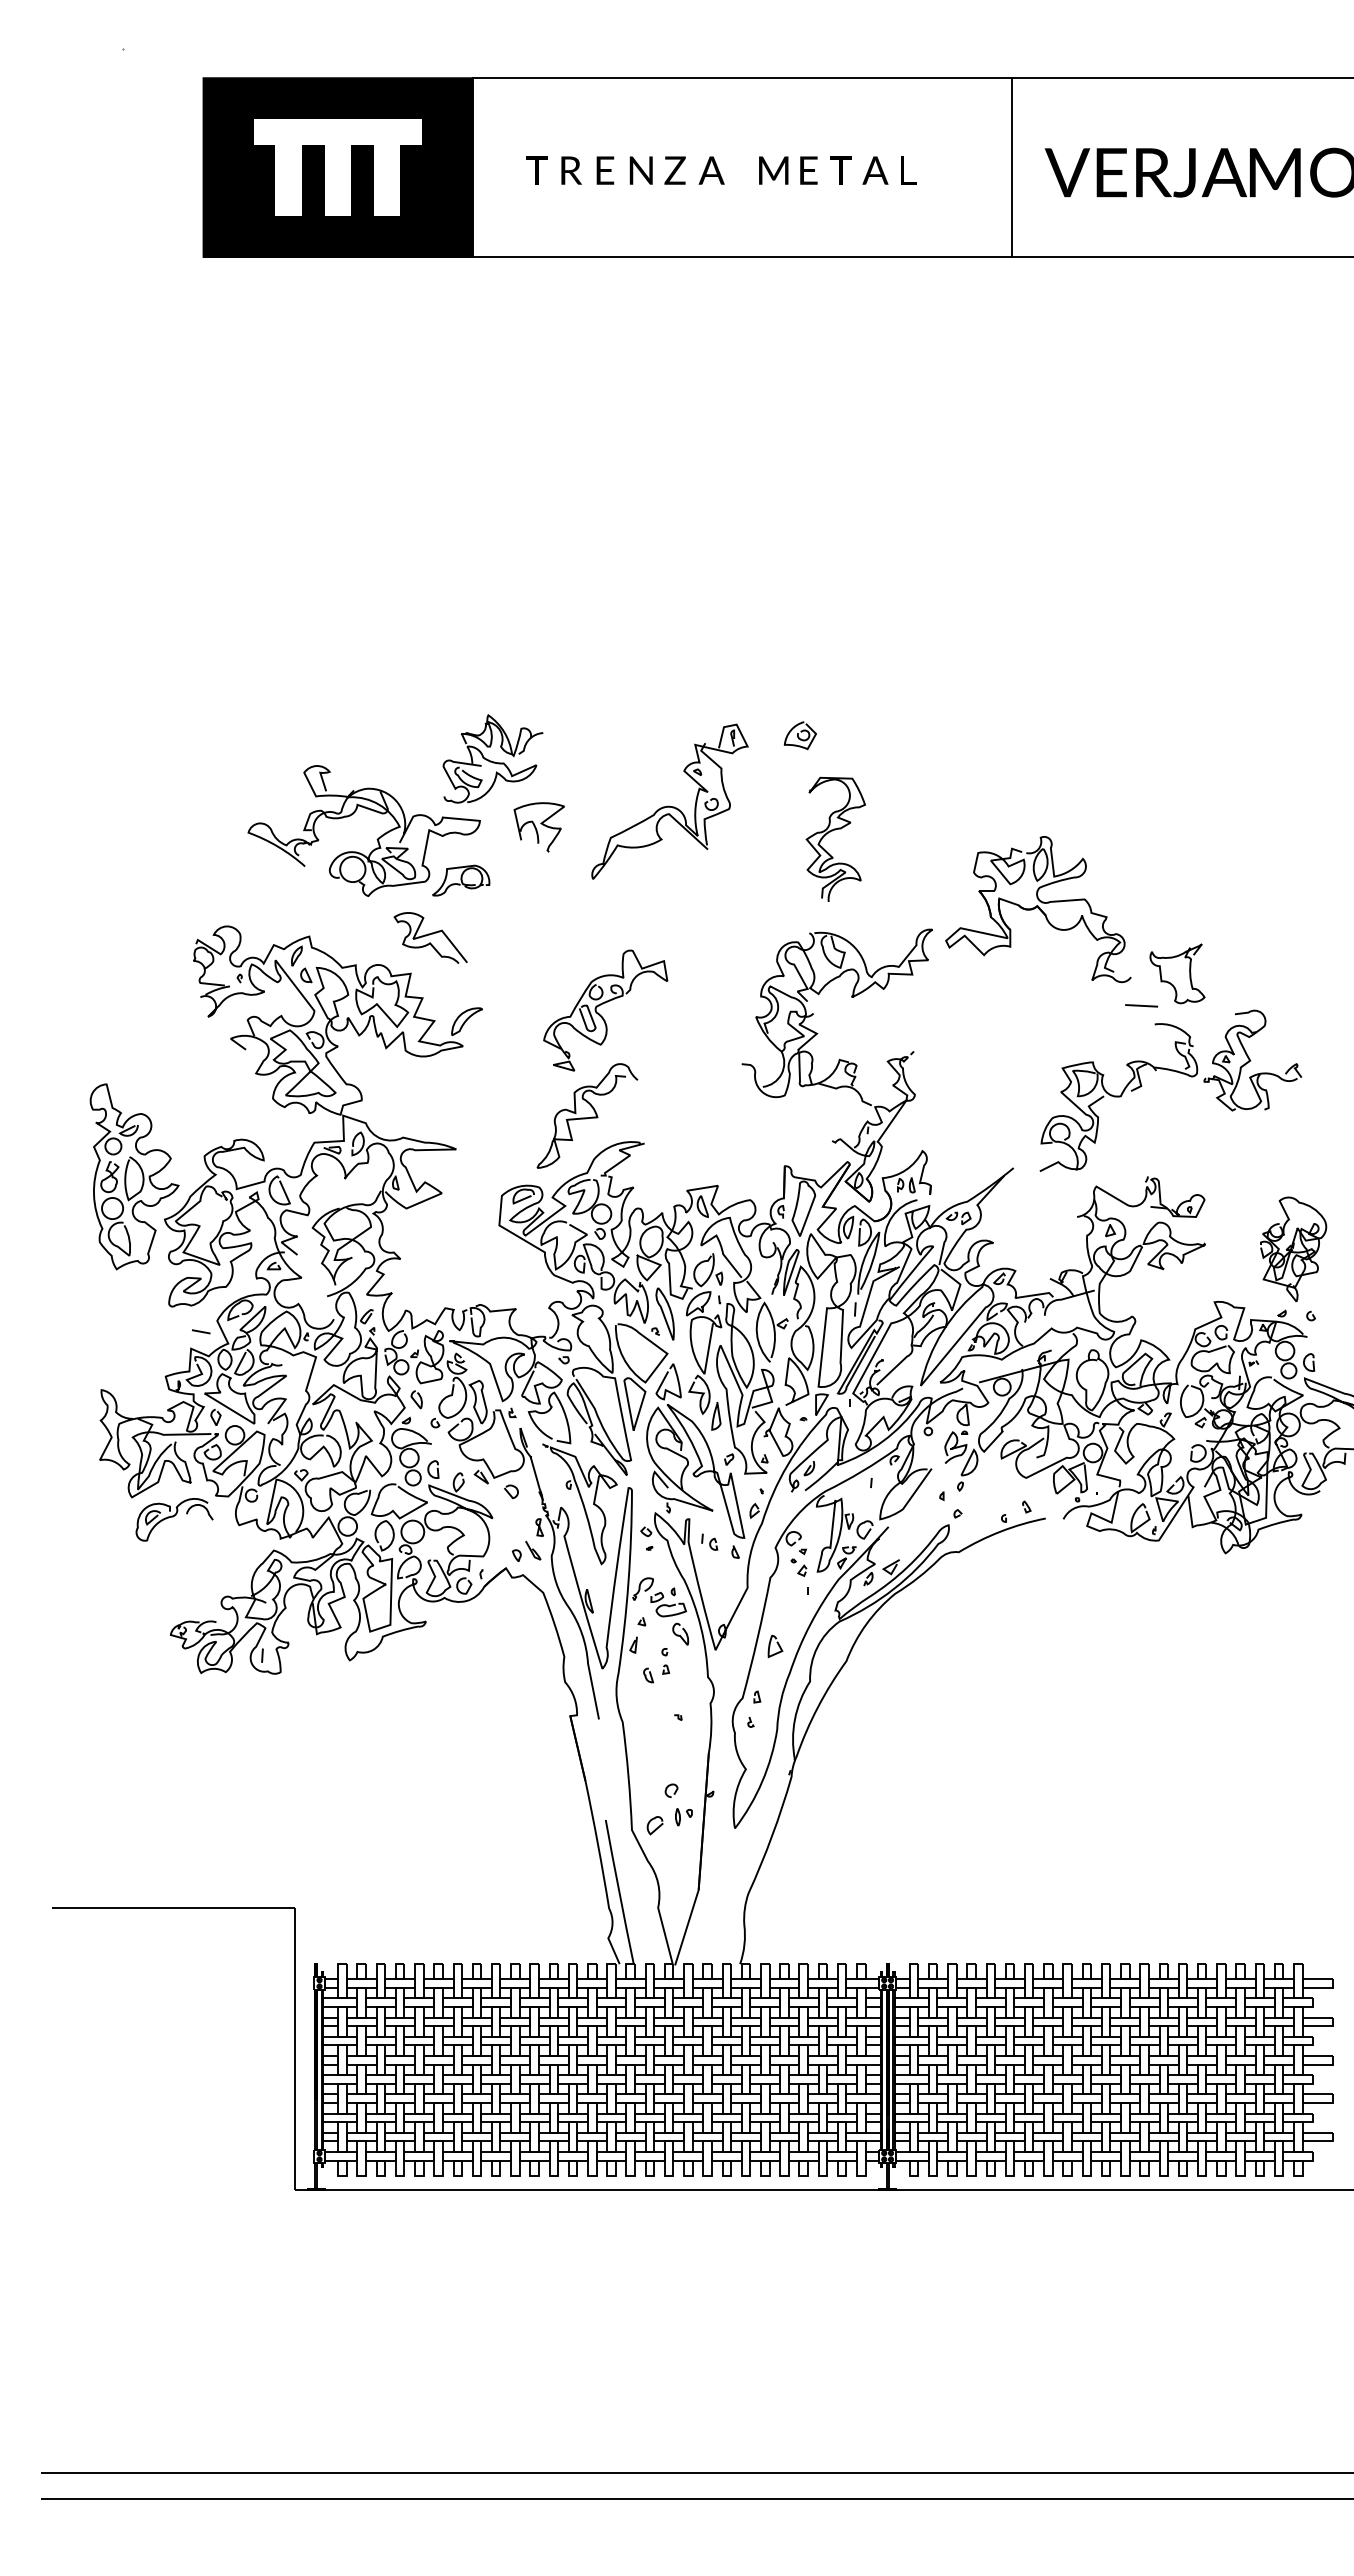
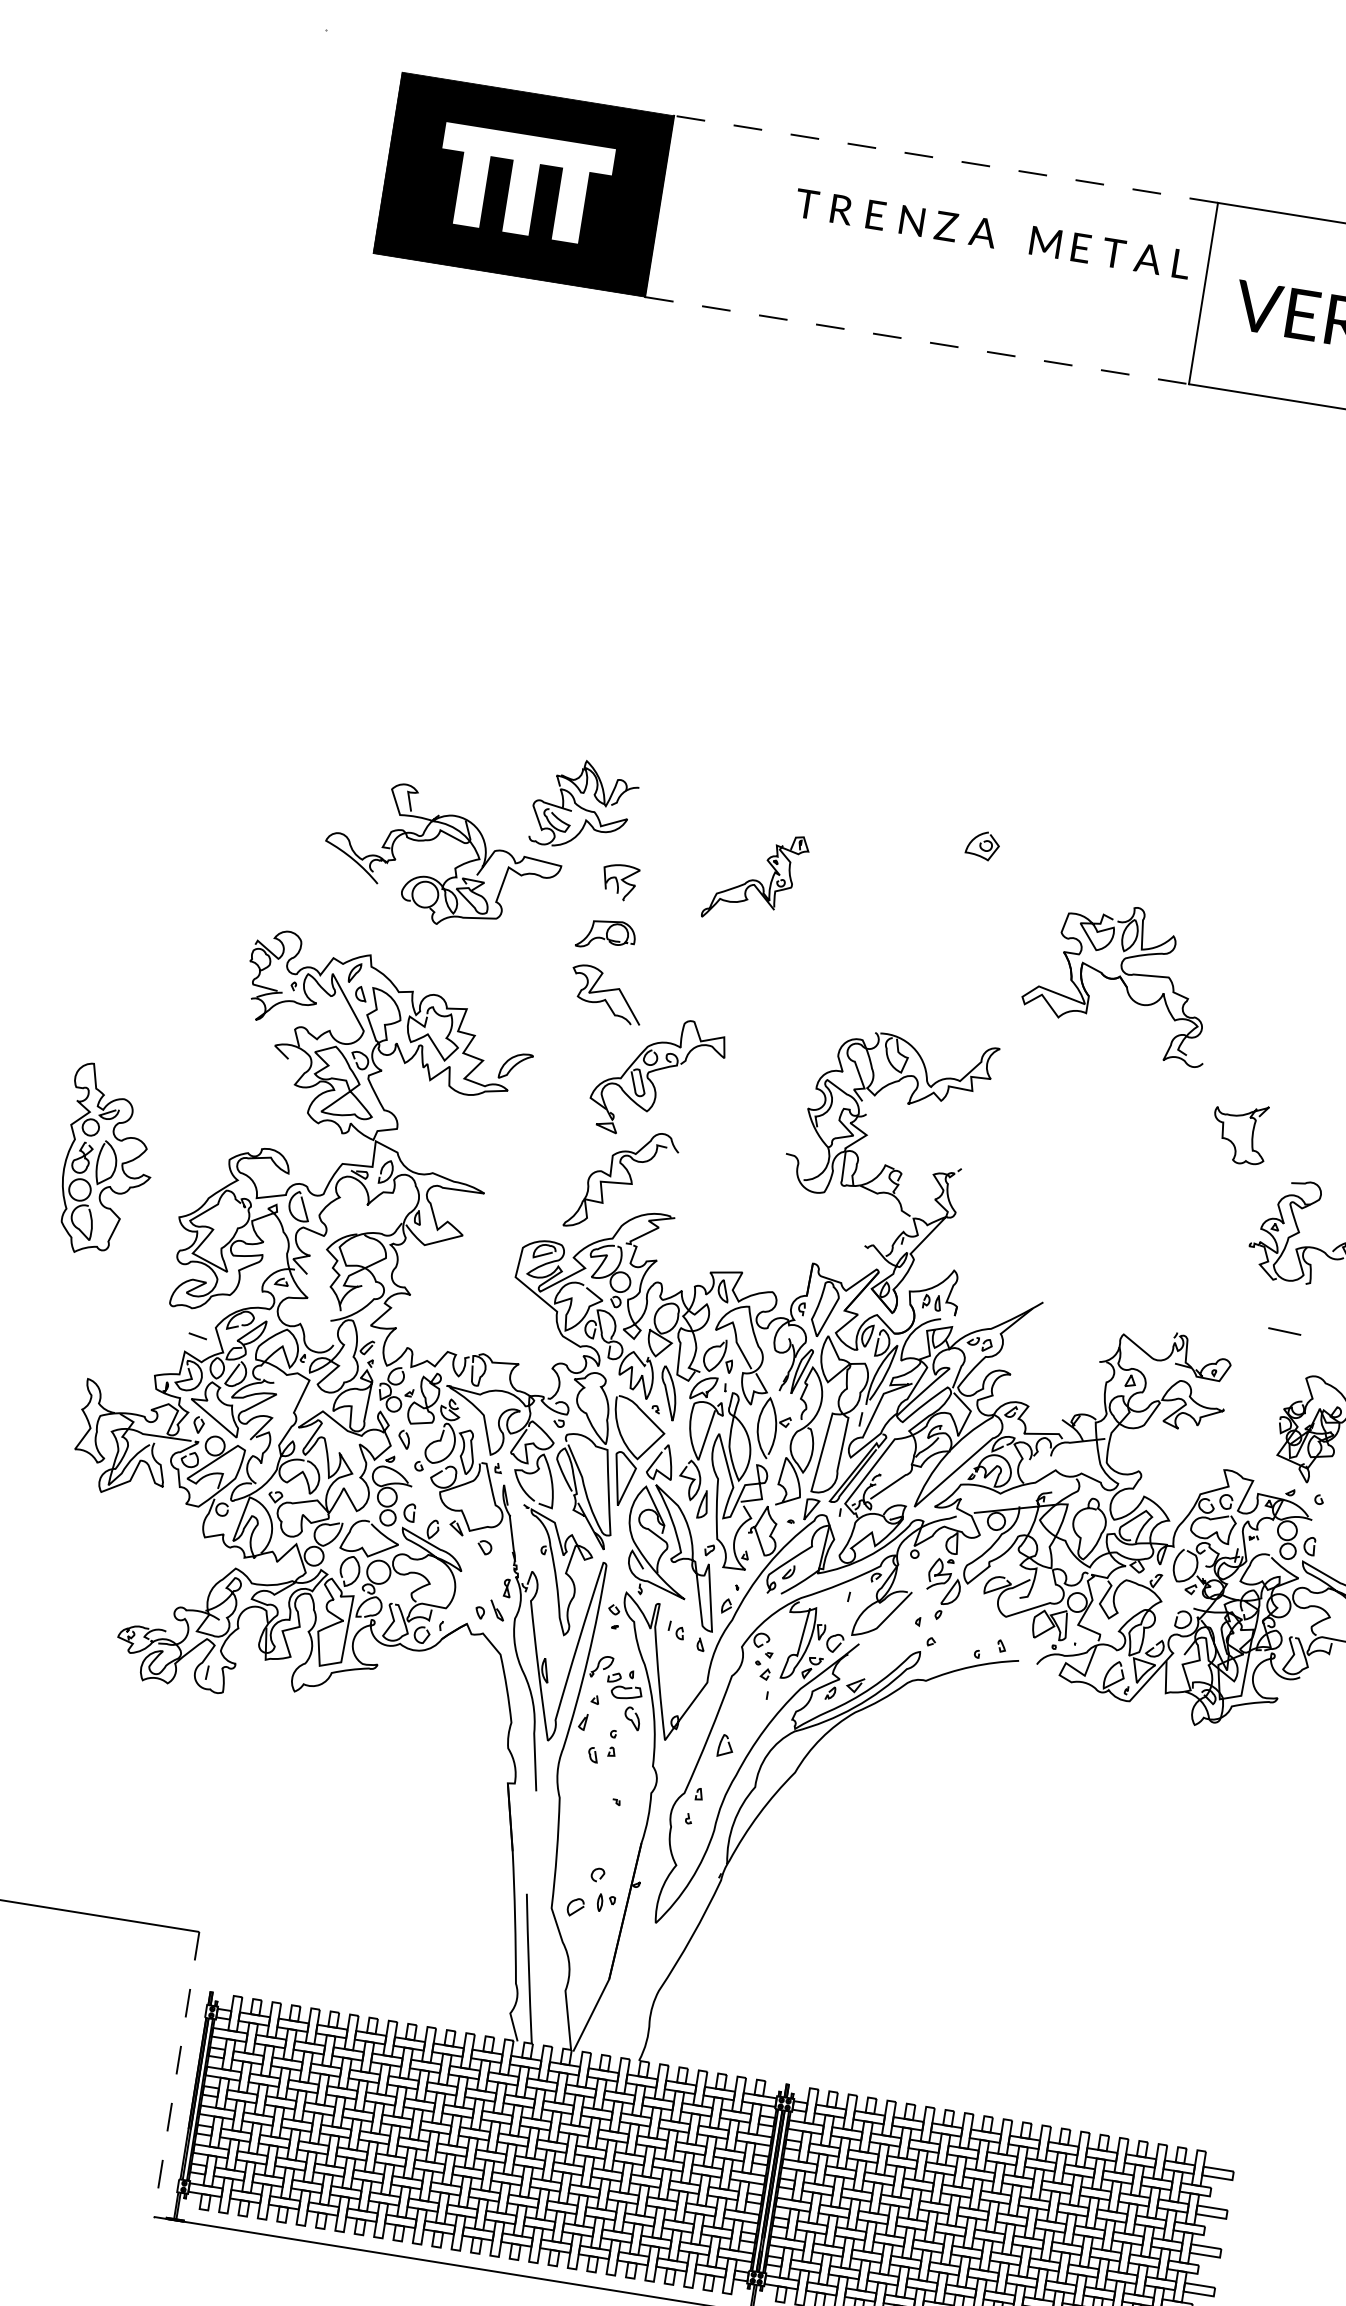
line: (742, 77) -> (946, 159), solid -> dashed
text: (721, 170) -> (993, 233), moved
line: (742, 257) -> (917, 340), solid -> dashed
part: (799, 735) -> (981, 845), moved
part: (669, 801) -> (755, 877), size x0.6
part: (538, 827) -> (619, 882), size x0.7
part: (832, 831) -> (915, 933), removed
part: (461, 880) -> (606, 935), moved
part: (1038, 909) -> (1120, 980), moved
curve: (429, 935) -> (605, 991), moved
line: (1141, 1005) -> (1284, 1331), moved
part: (1118, 1097) -> (1160, 1248), removed
part: (134, 1176) -> (107, 1161), moved
part: (174, 1519) -> (140, 1521), removed
line: (294, 2049) -> (175, 2074), solid -> dashed

